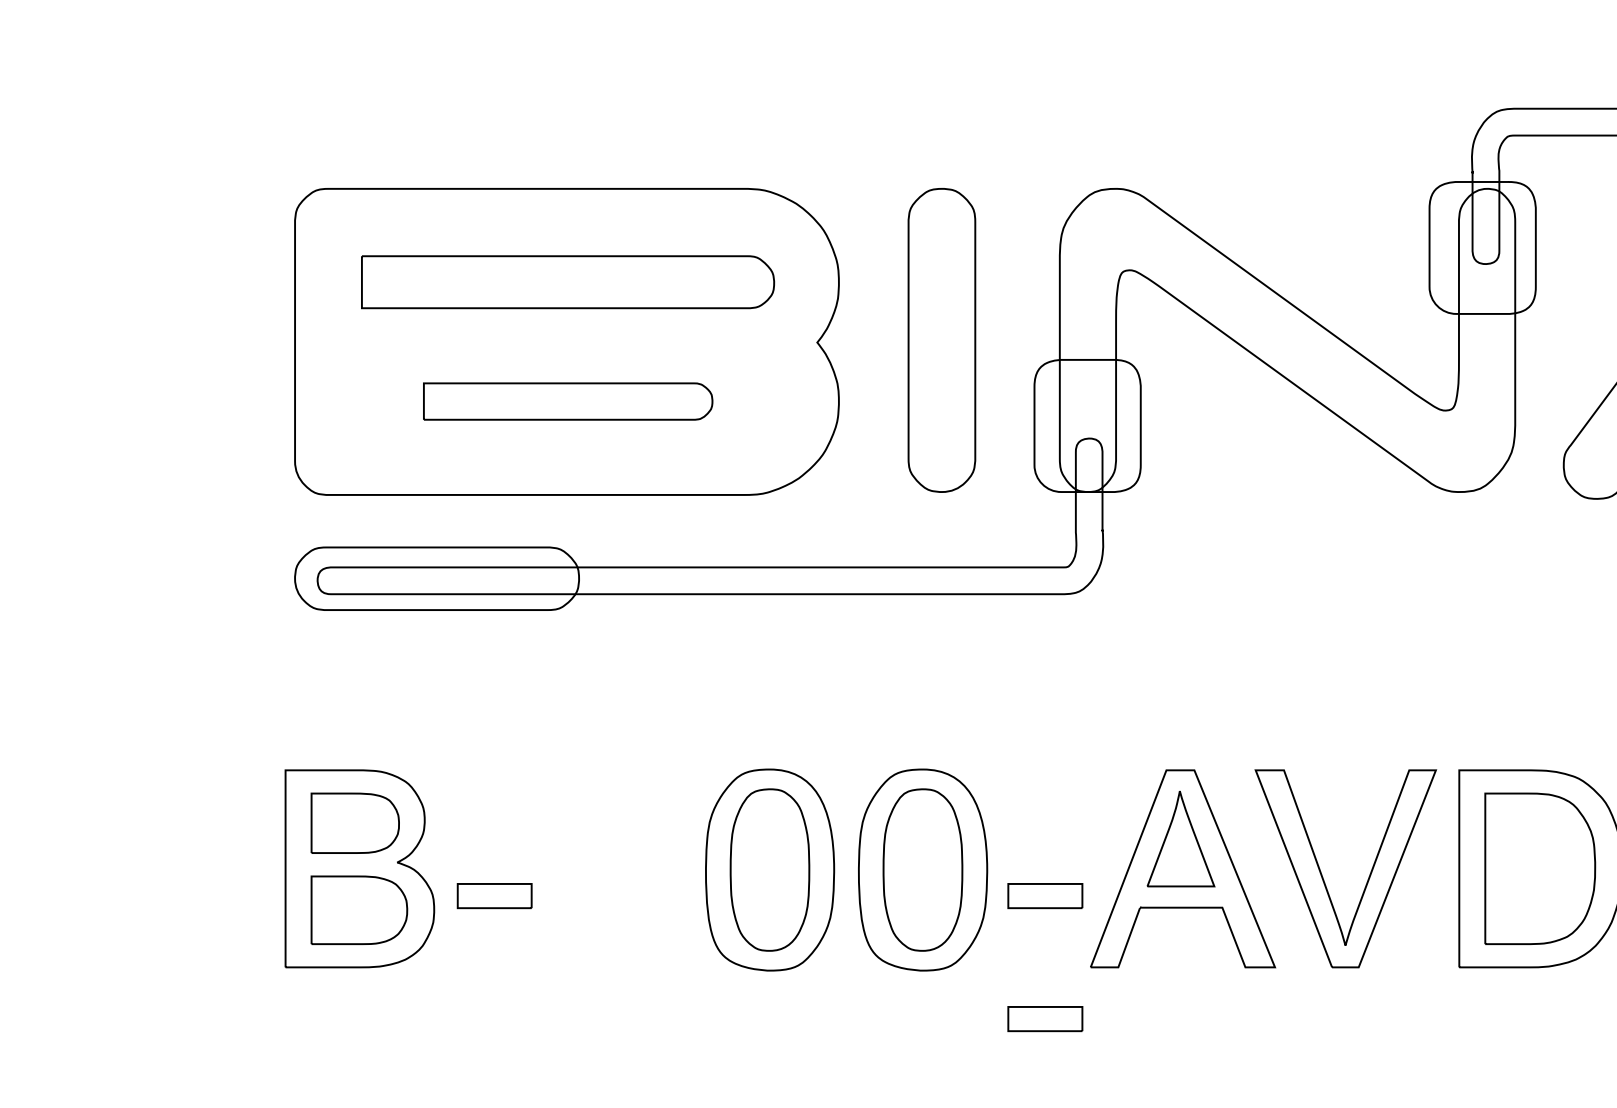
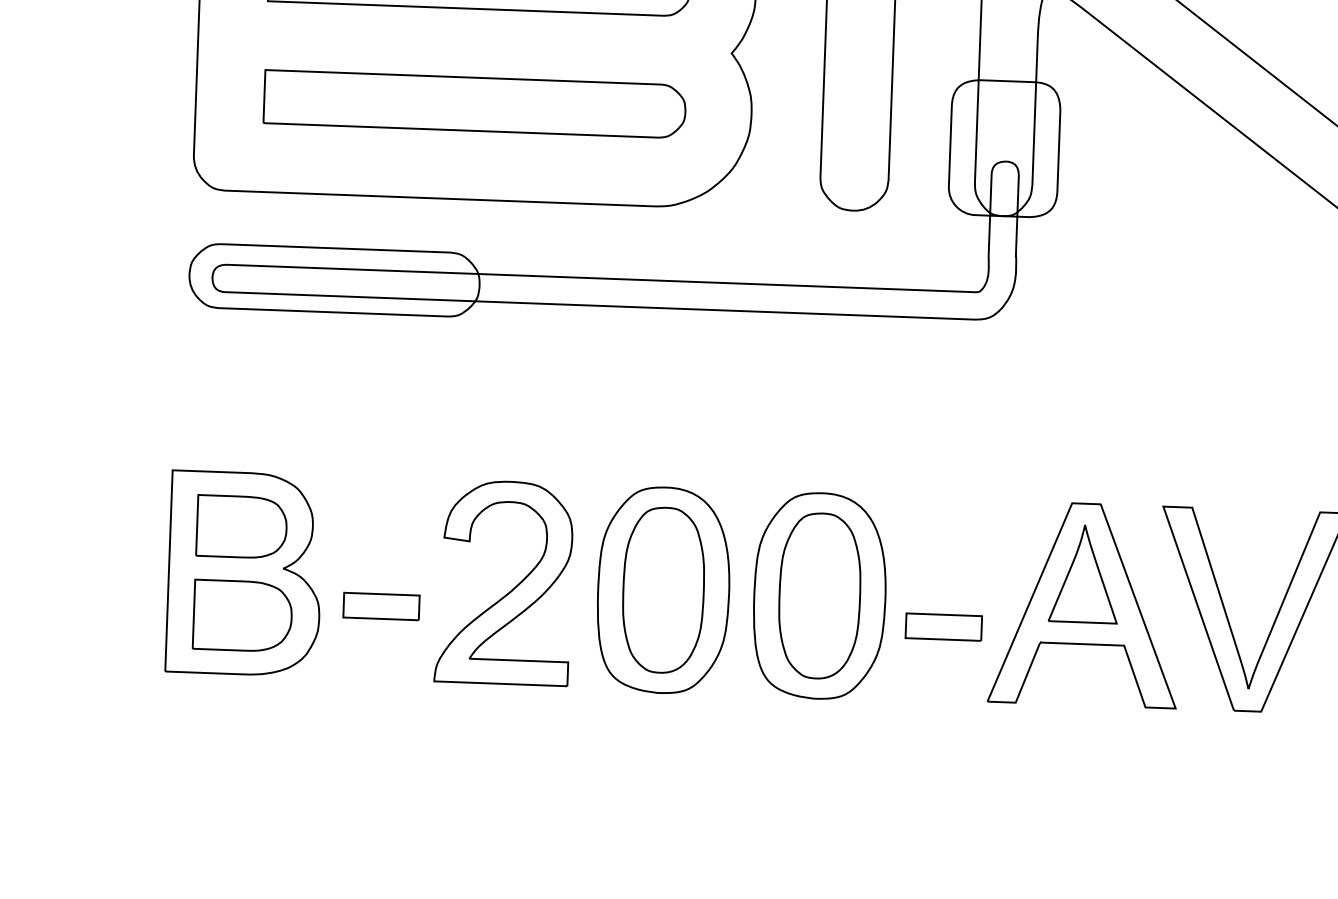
part: (568, 401) -> (475, 104), size x1.43
part: (621, 874) -> (511, 589), added
part: (1045, 1019) -> (939, 753), removed

